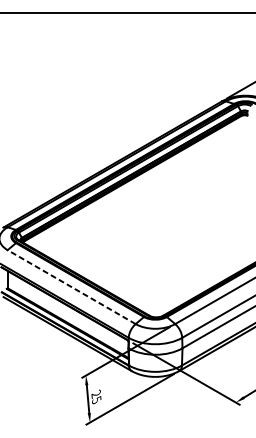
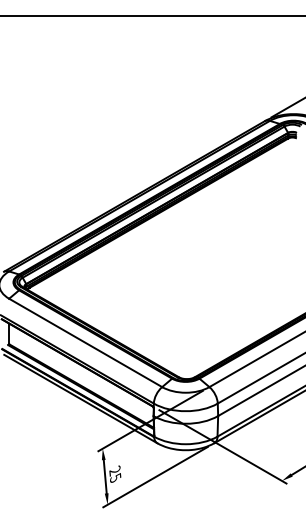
line: (71, 286) -> (85, 342), dashed -> solid

